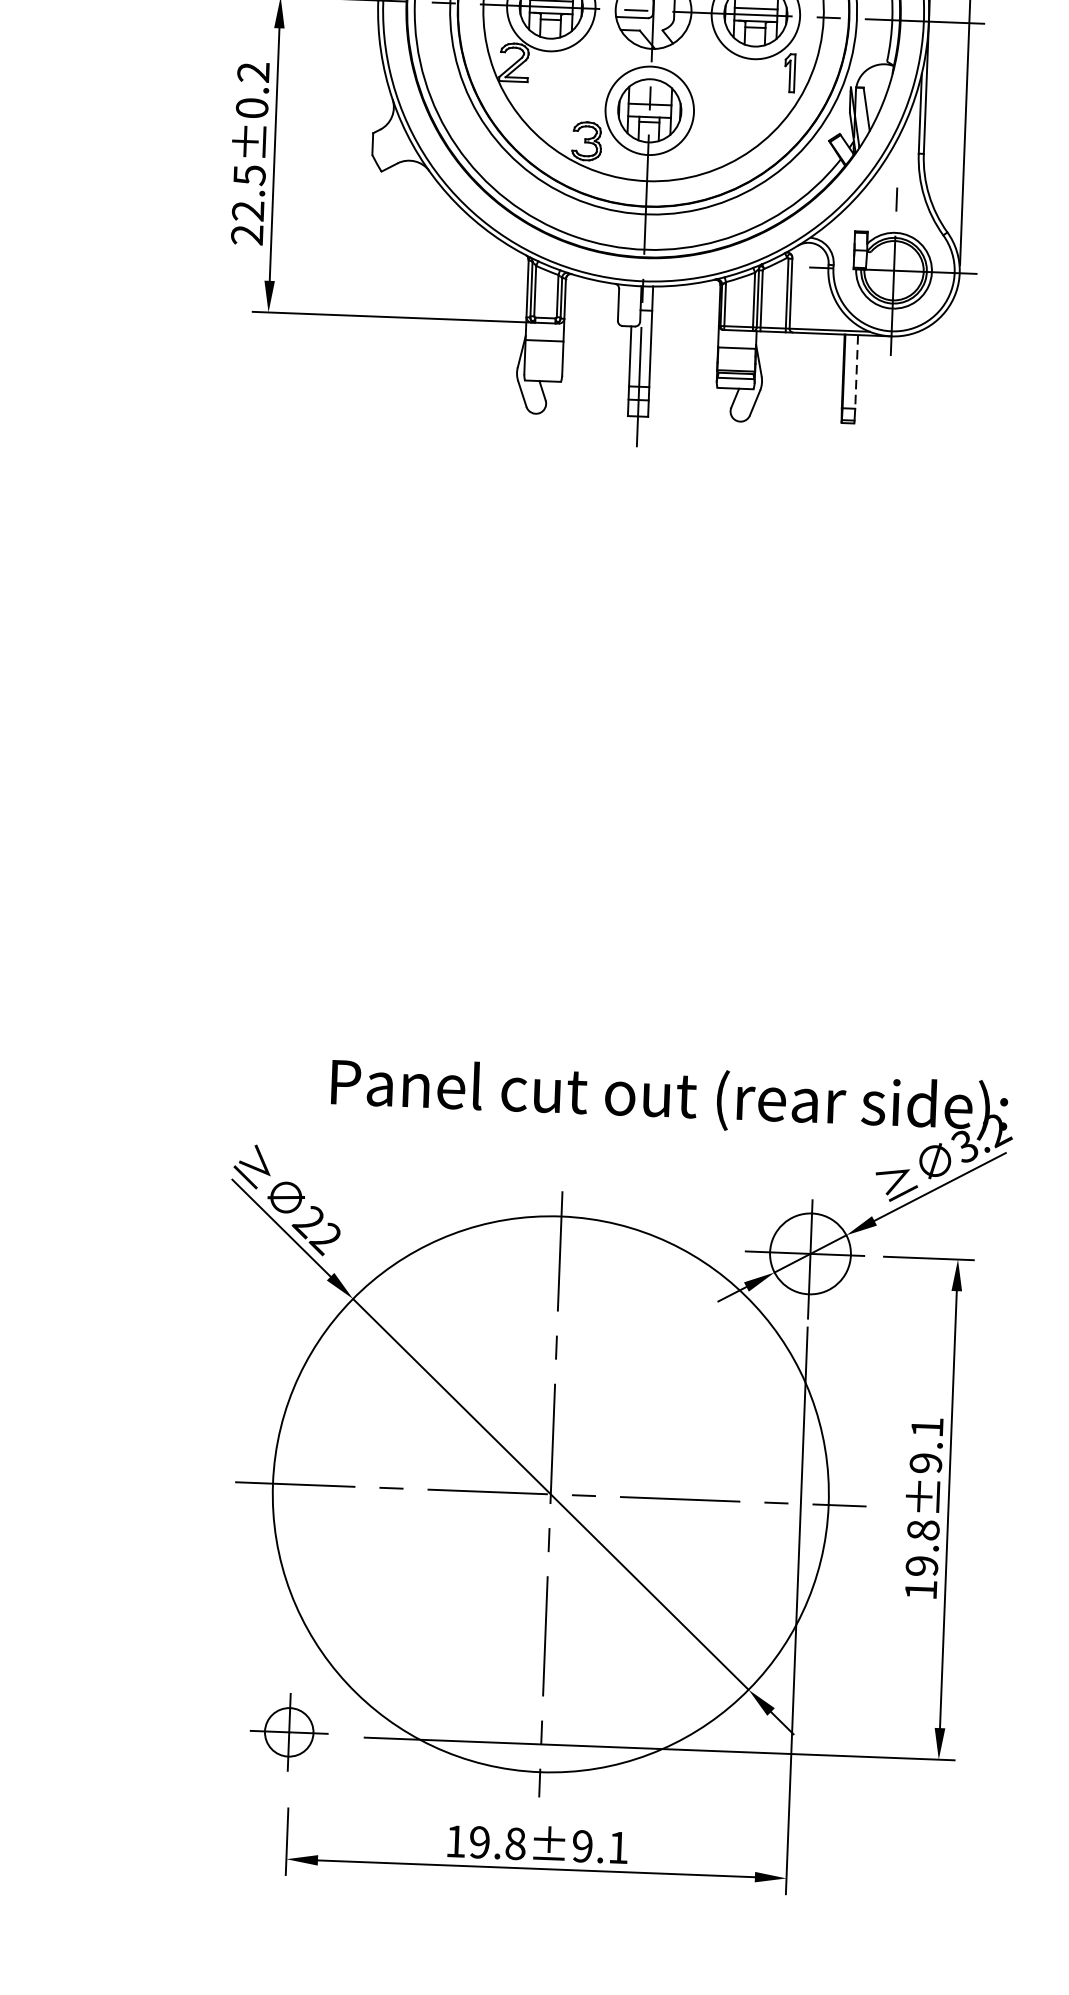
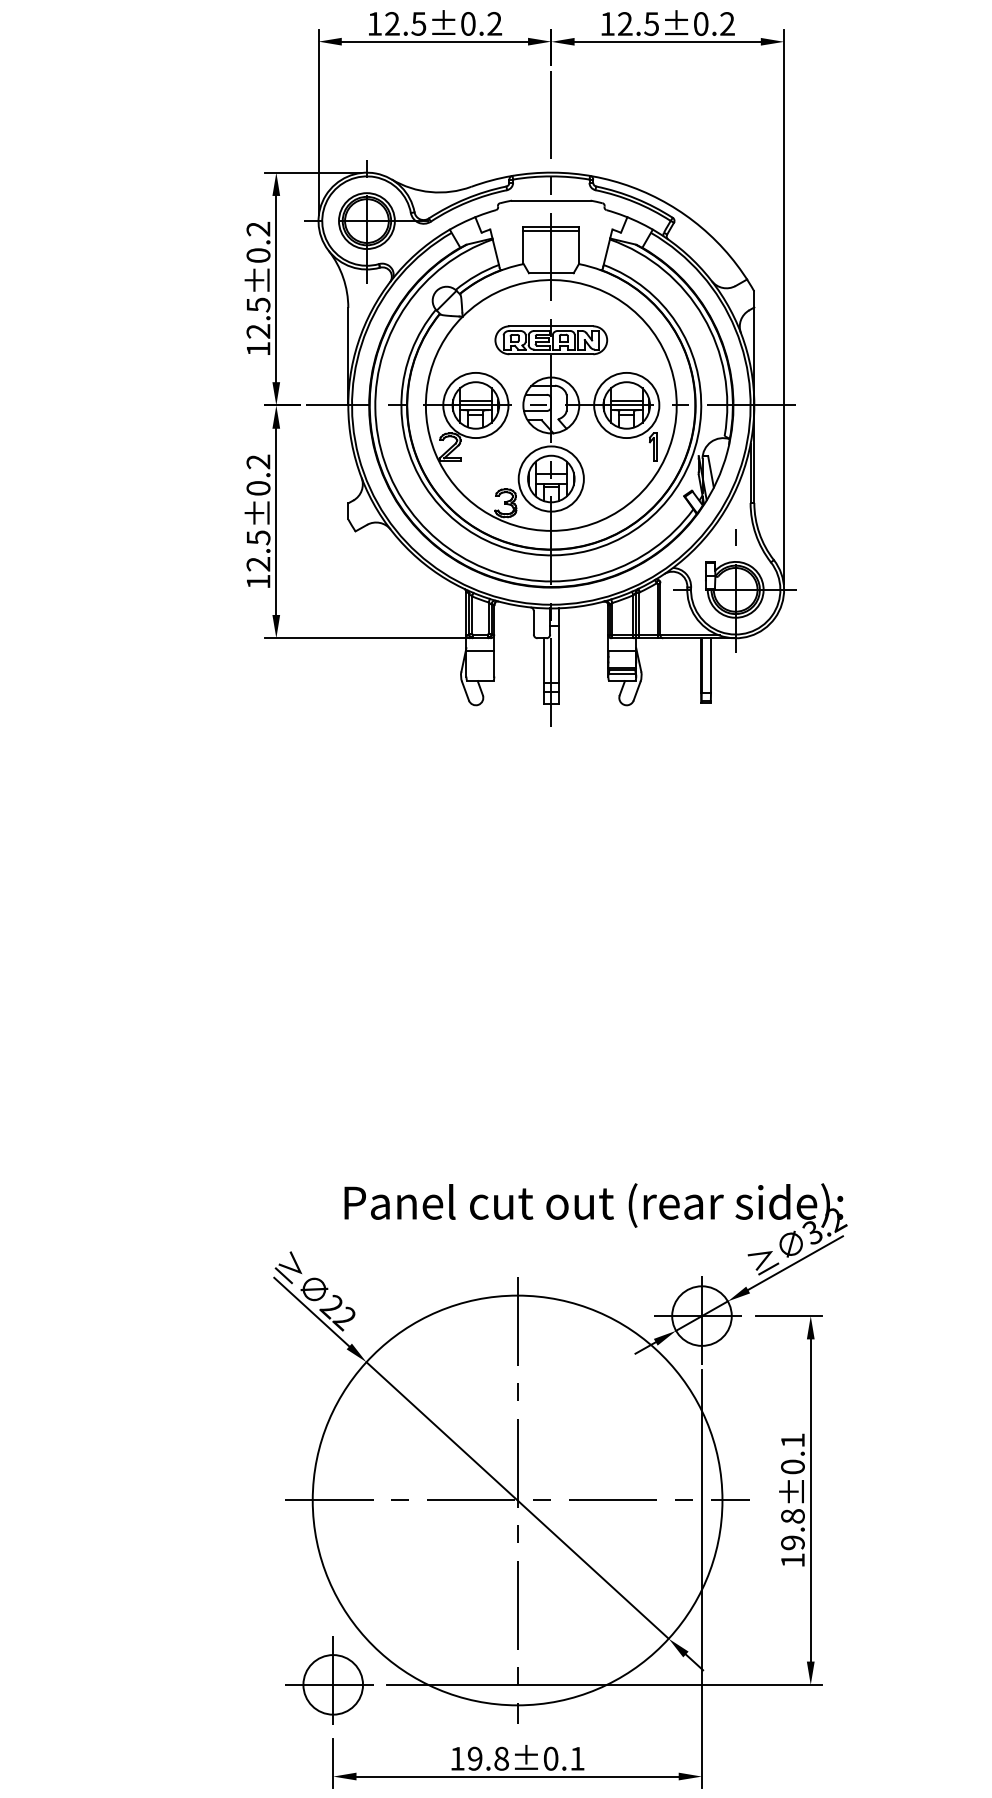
text: (247, 234) -> (258, 581), 22.5±0.2 -> 12.5±0.2
line: (857, 372) -> (711, 665), dashed -> solid
text: (925, 1462) -> (792, 1466), 19.8±9.1 -> 19.8±0.1
part: (286, 1728) -> (329, 1680), size x1.67
text: (581, 1846) -> (550, 1758), 19.8±9.1 -> 19.8±0.1

